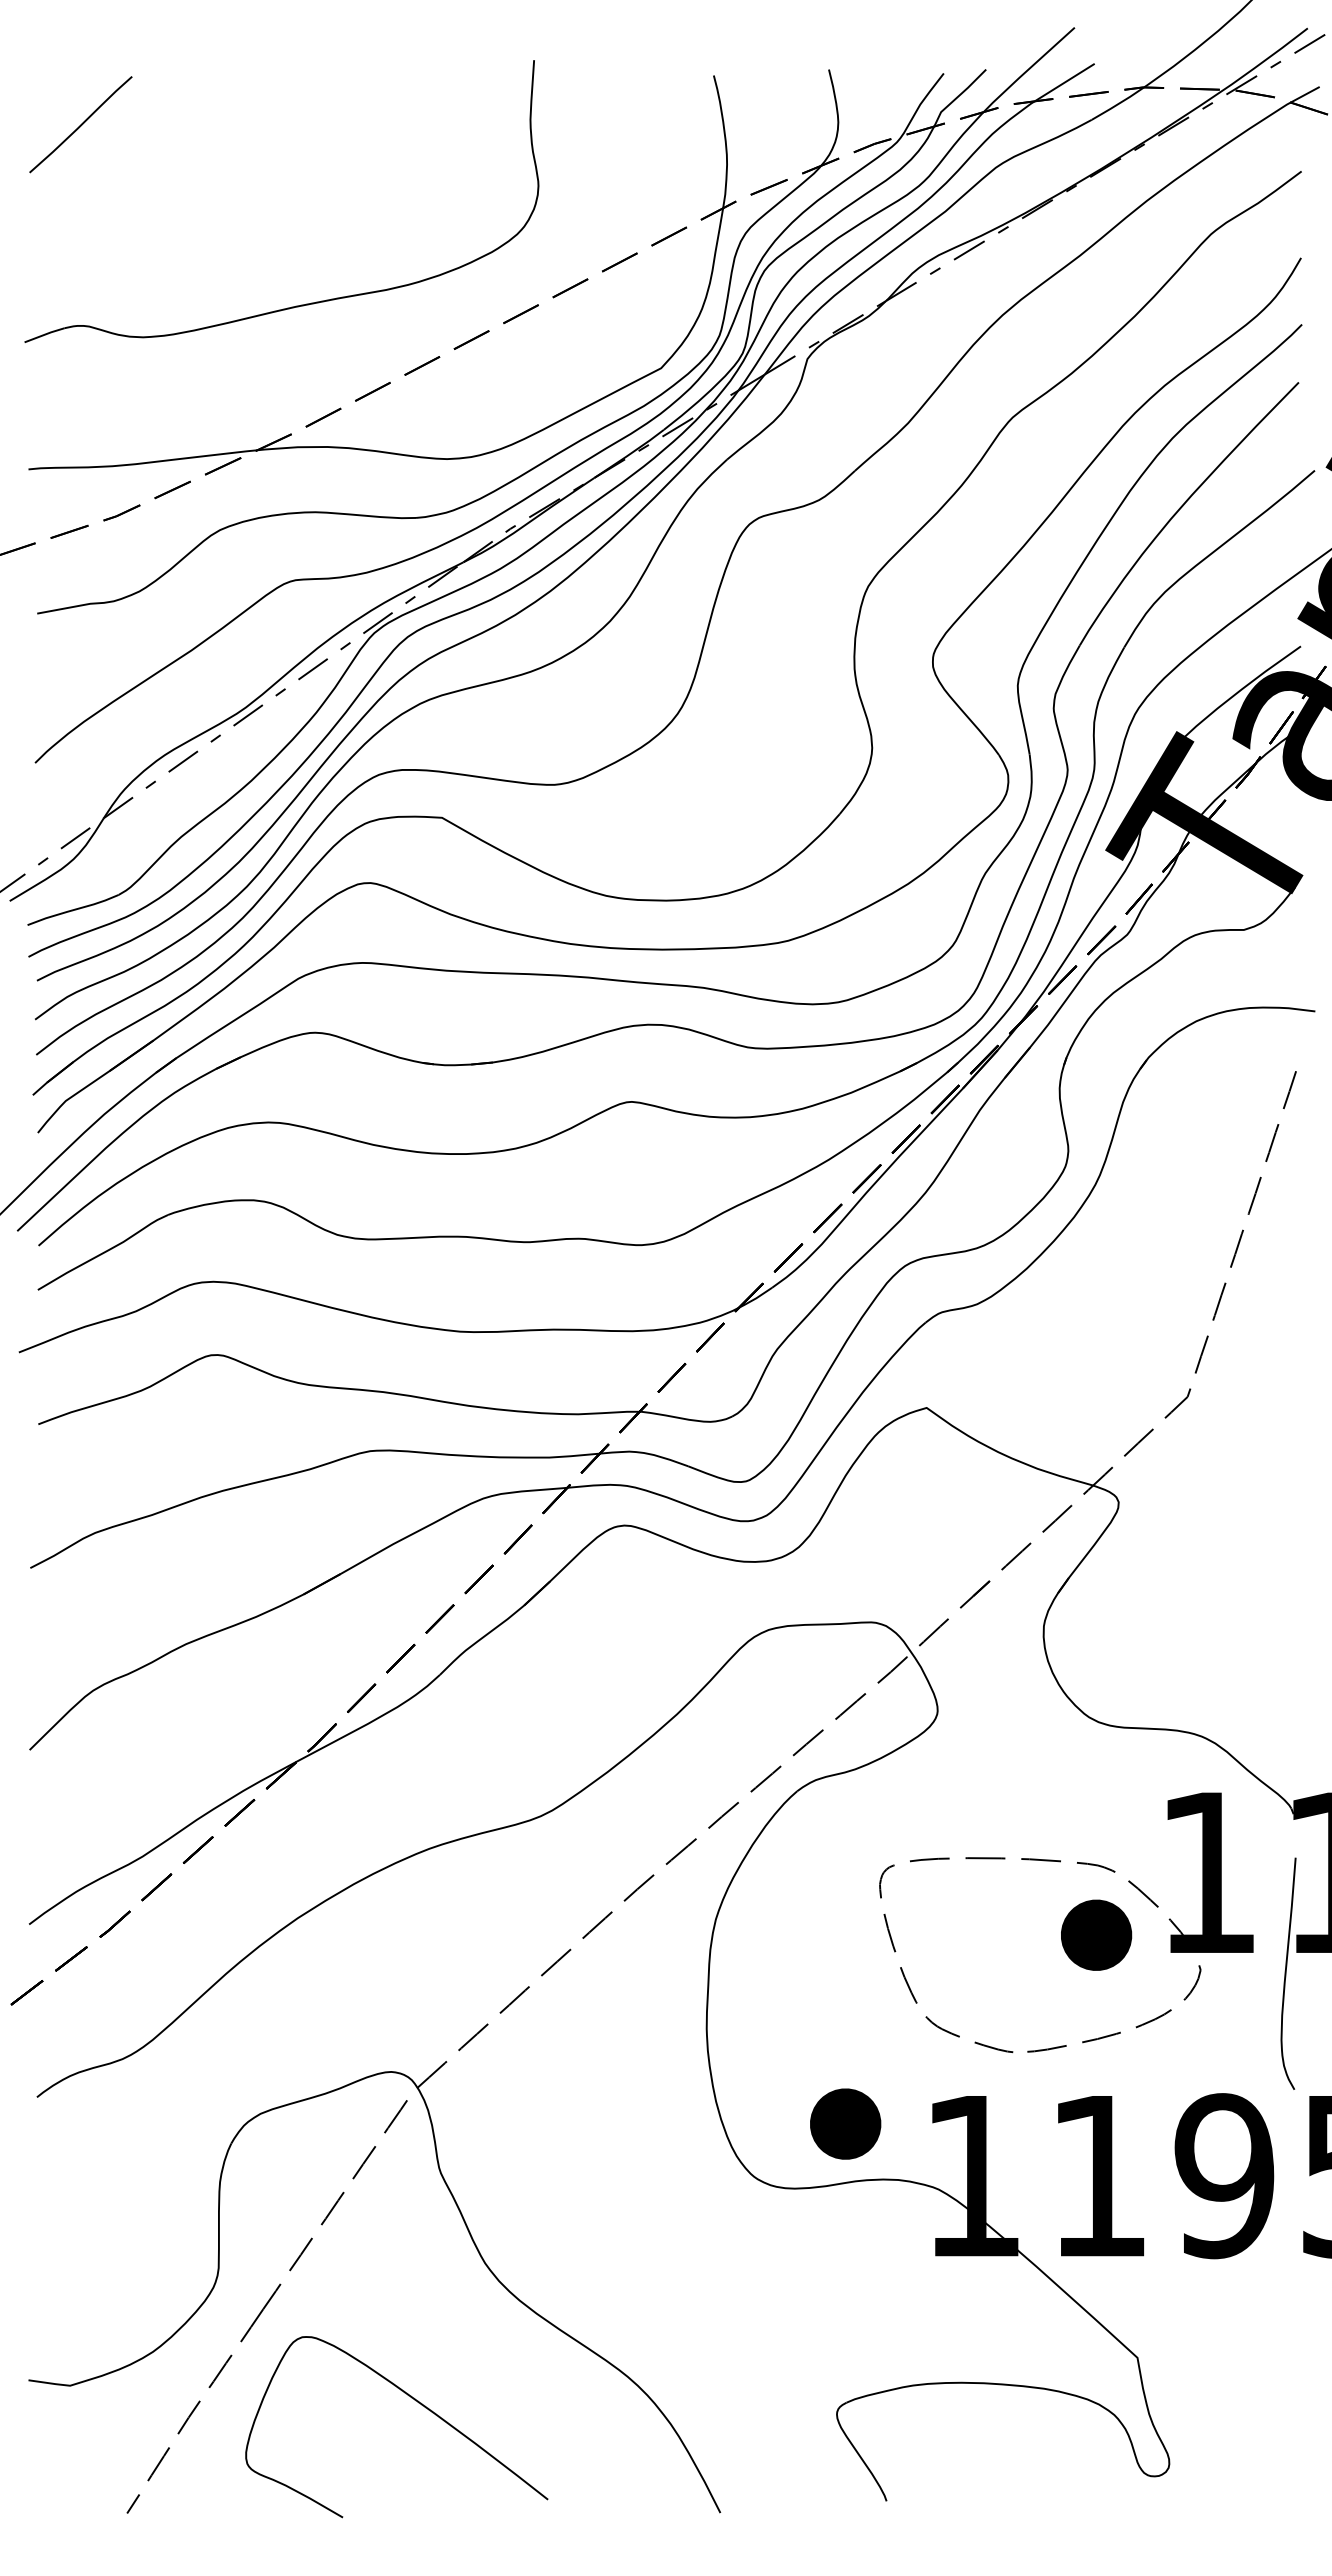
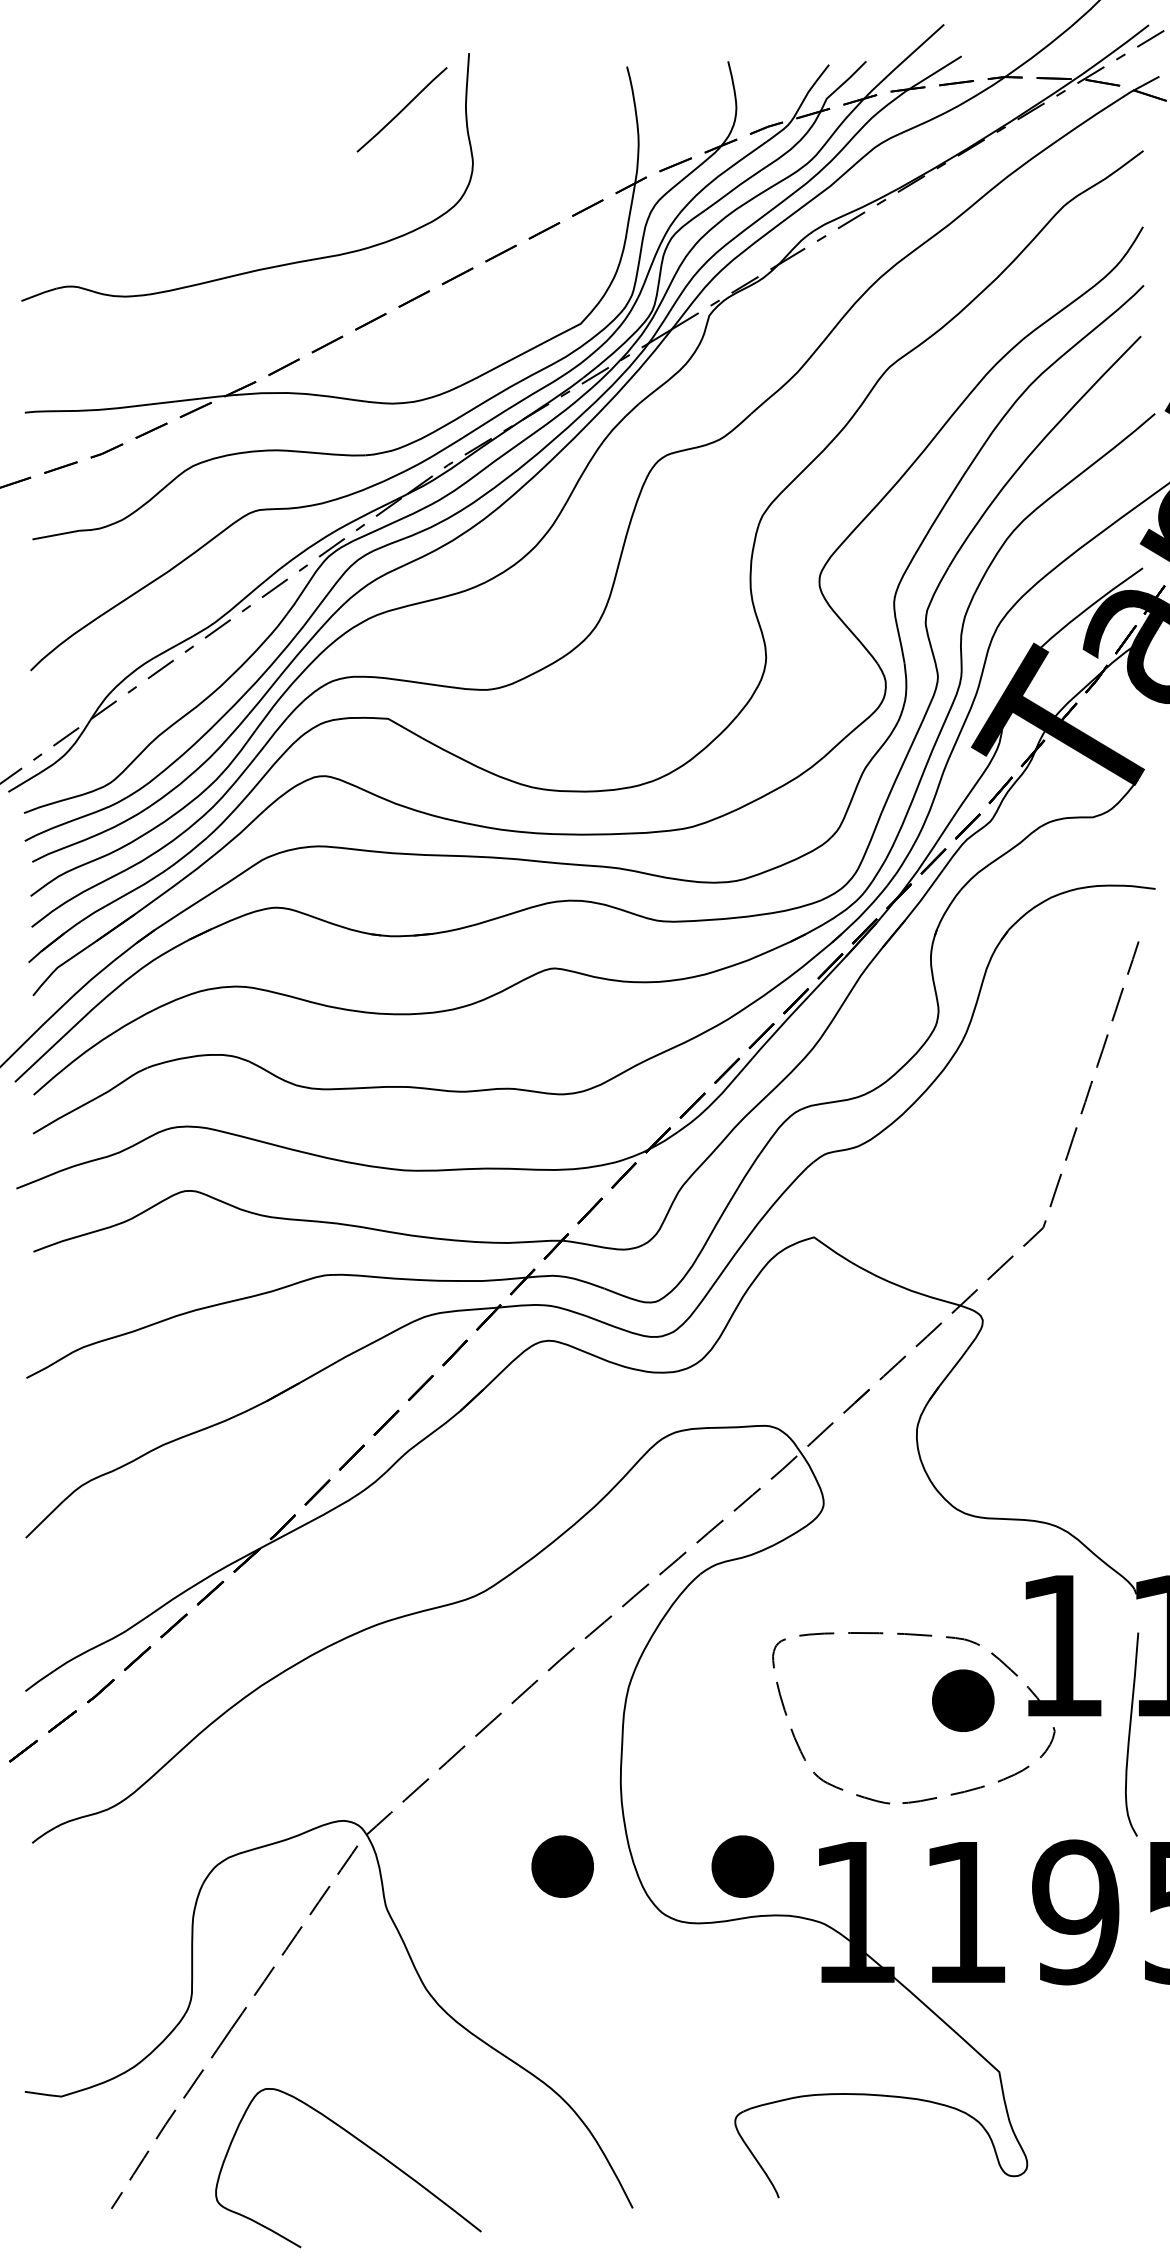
curve: (80, 124) -> (401, 109), moved
part: (640, 2123) -> (562, 1866), added
curve: (414, 2400) -> (364, 2144), moved

